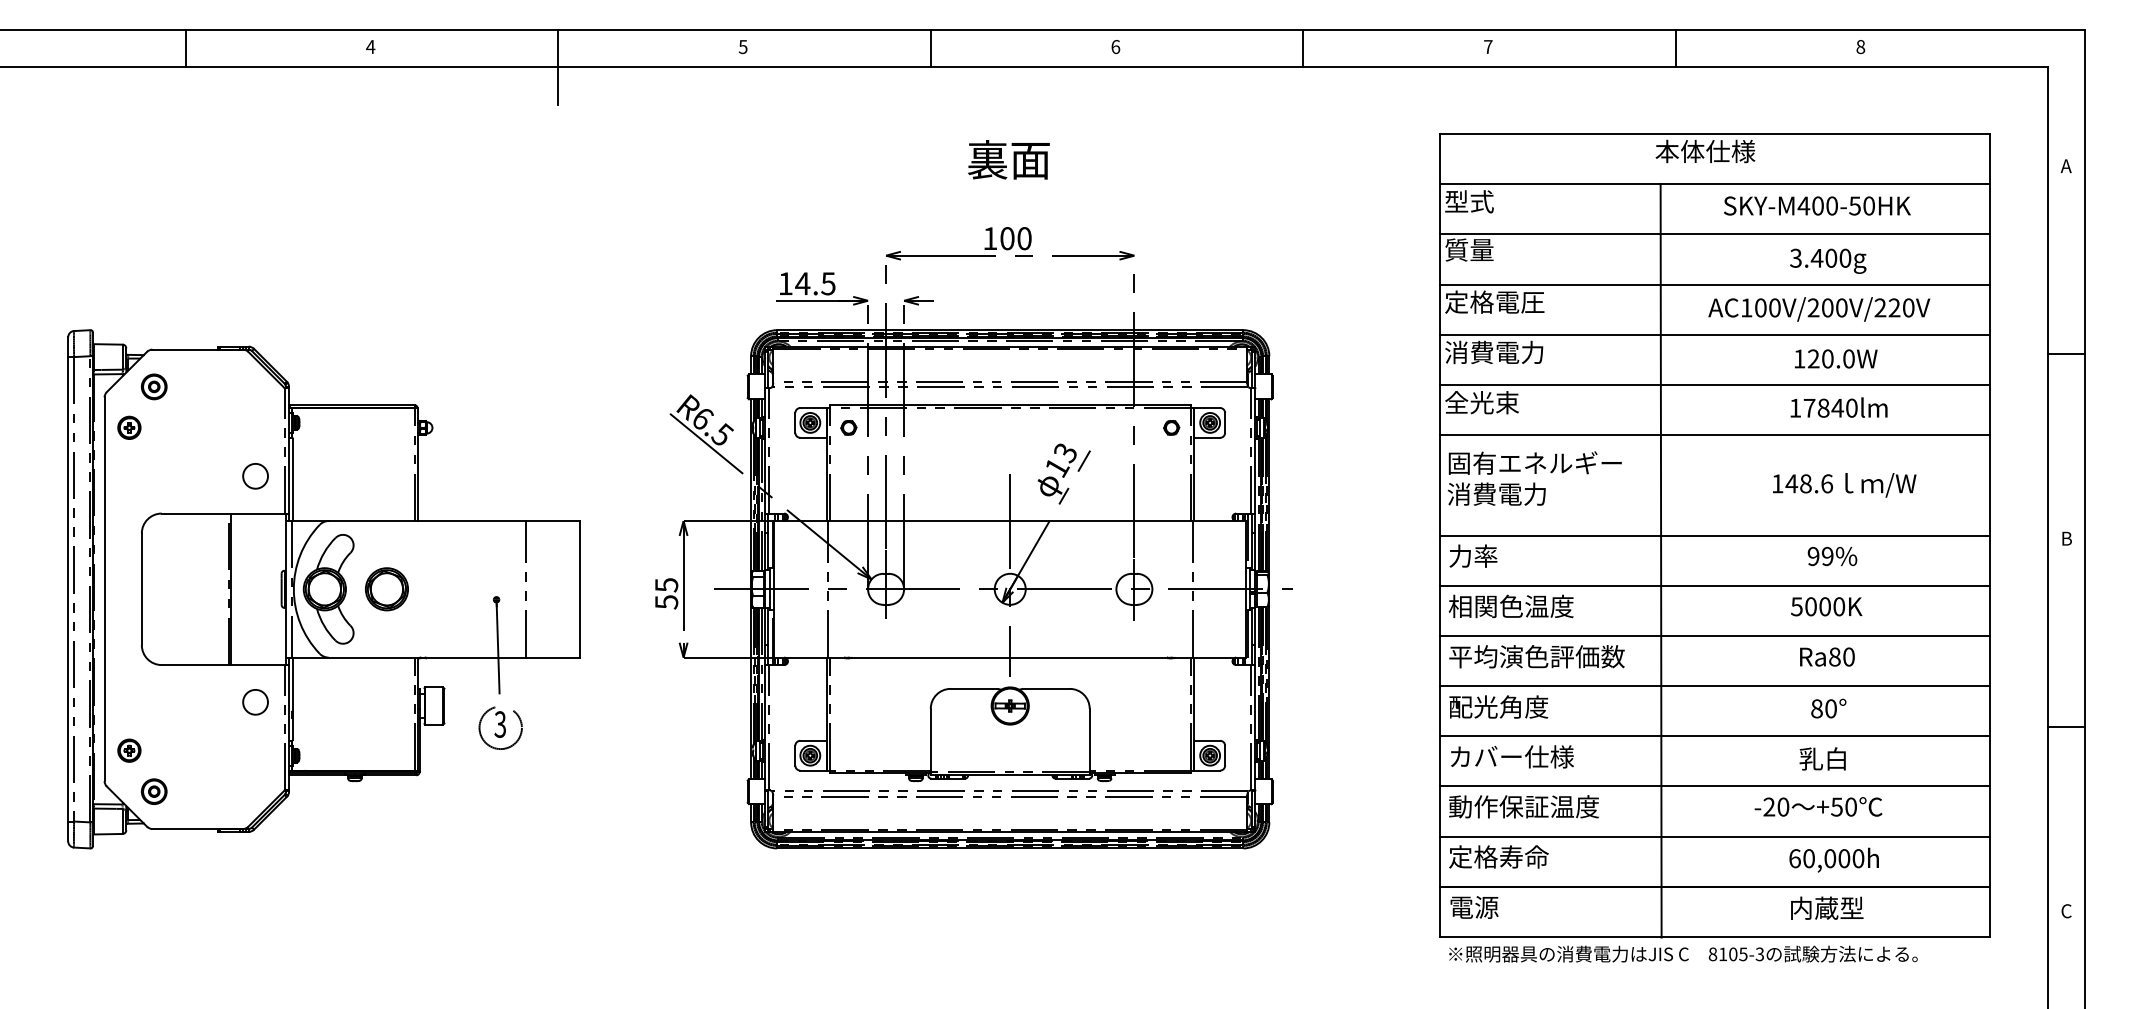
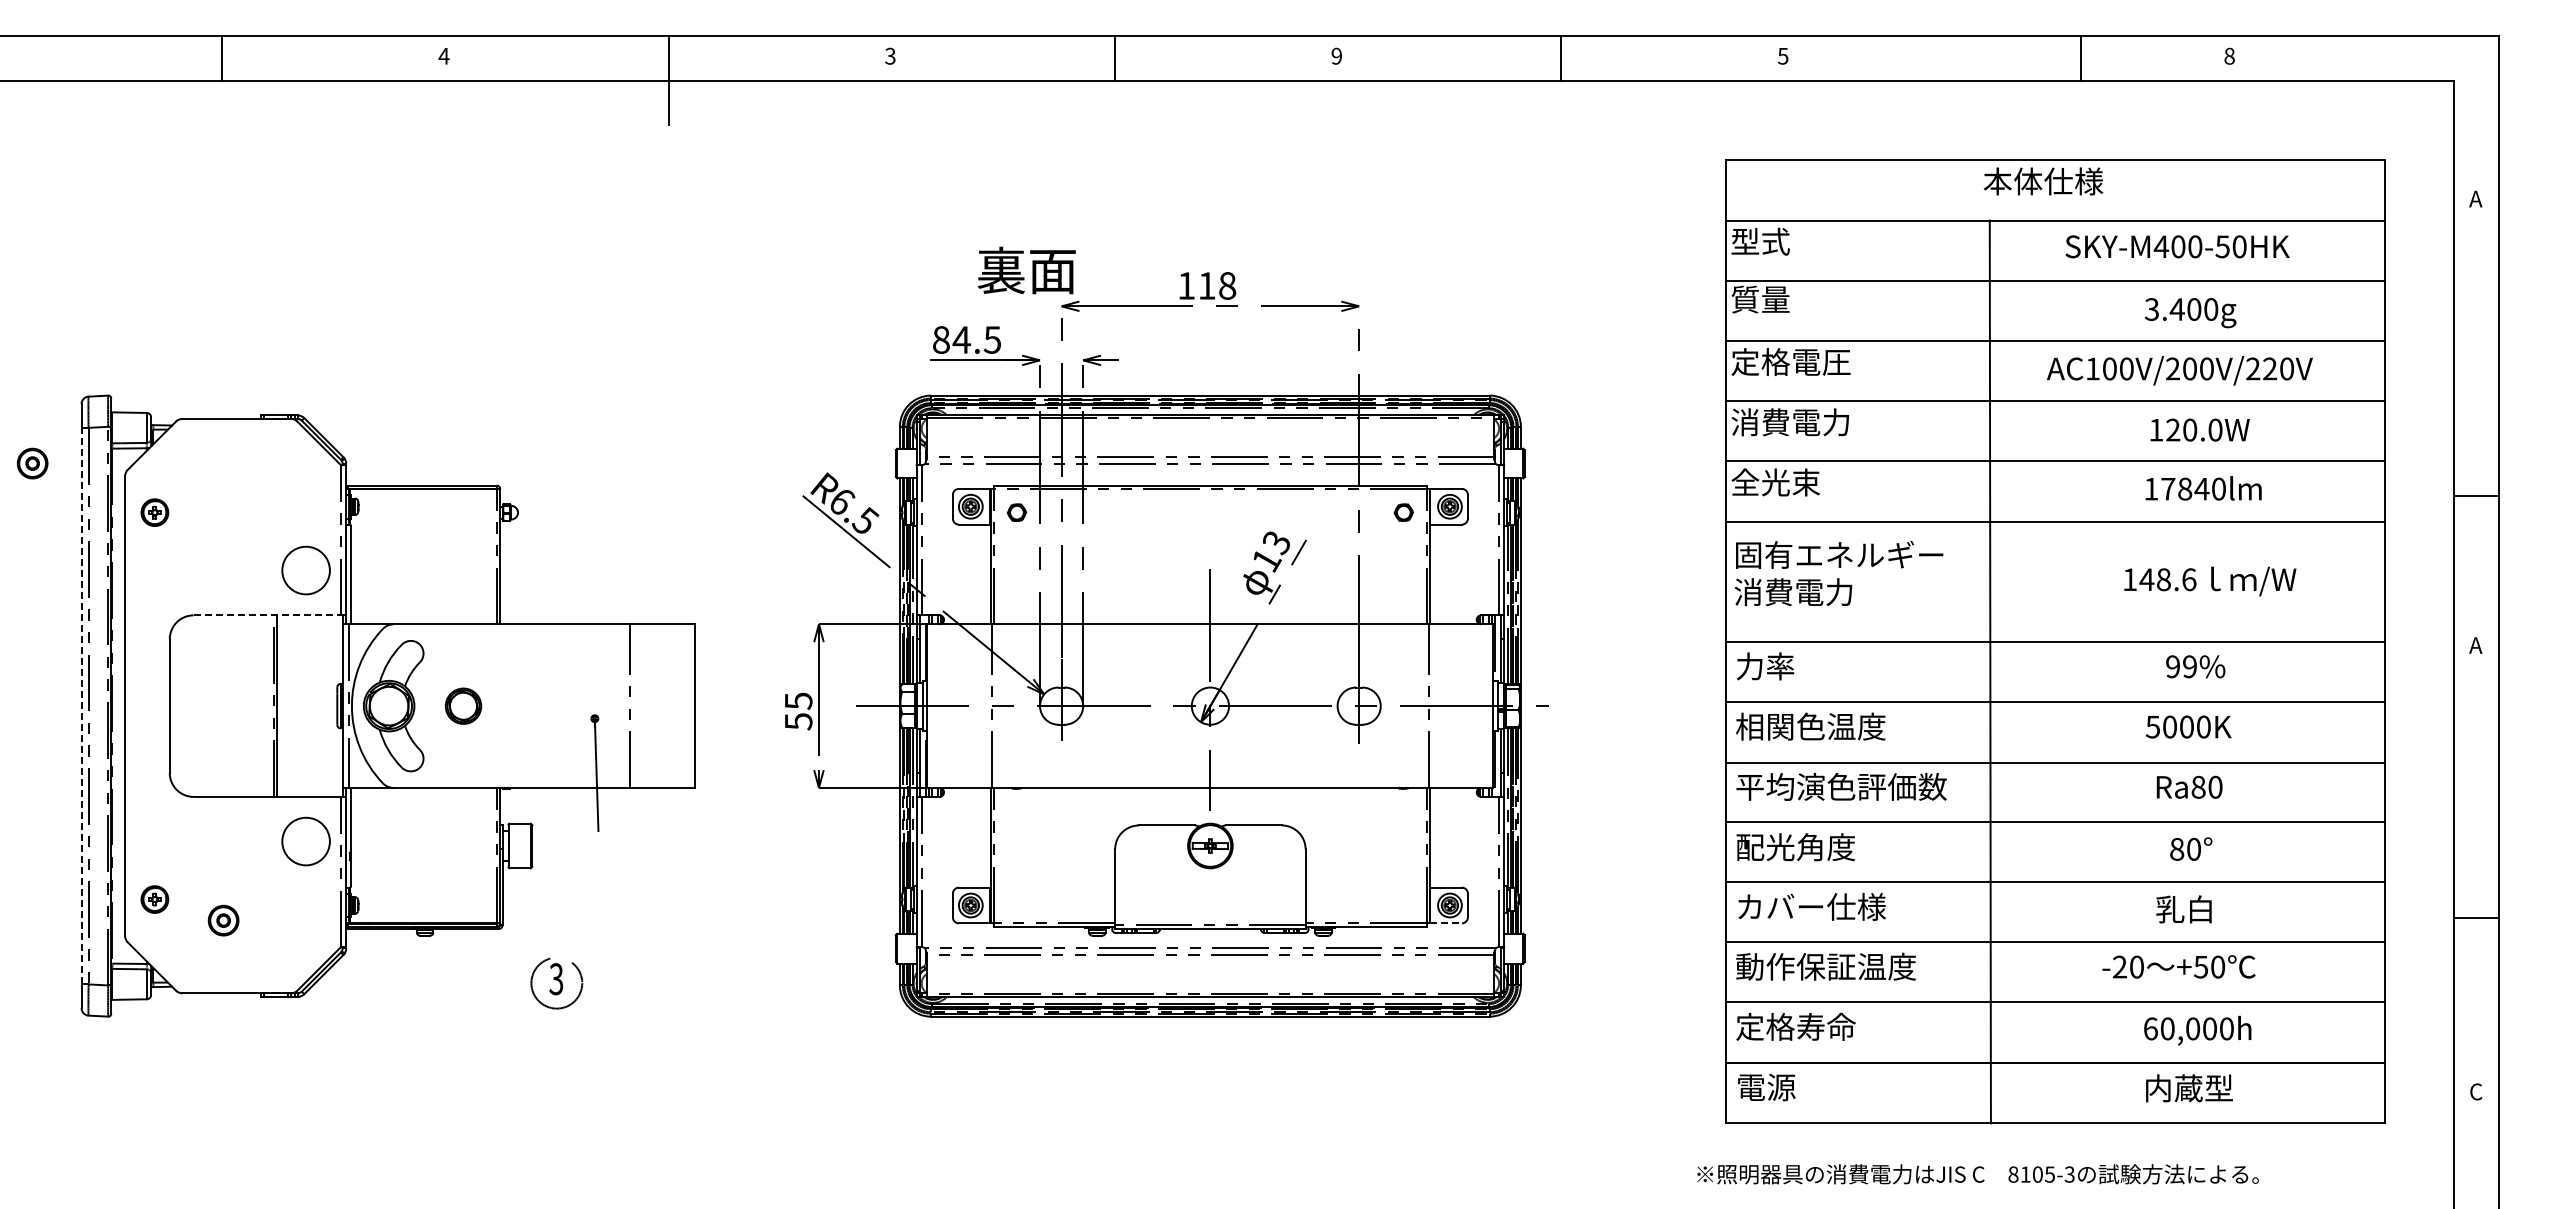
text: (743, 46) -> (890, 55), 5 -> 3
text: (1115, 46) -> (1336, 55), 6 -> 9
text: (1487, 47) -> (1782, 56), 7 -> 5
line: (1675, 48) -> (2080, 58), moved
text: (1008, 159) -> (1026, 270), moved
text: (1016, 238) -> (1217, 285), 100 -> 118
text: (785, 283) -> (941, 339), 14.5 -> 84.5
line: (2066, 354) -> (2476, 495), moved
part: (154, 386) -> (32, 463), moved
circle: (255, 476) -> (305, 570), size x1.6
line: (223, 513) -> (267, 615), solid -> dashed
text: (2065, 538) -> (2475, 645), B -> A
line: (68, 588) -> (81, 705), solid -> dashed
part: (386, 589) -> (463, 706), size x0.7
circle: (255, 702) -> (305, 841), size x1.6
line: (2066, 726) -> (2476, 917), moved
part: (500, 728) -> (556, 983), moved
line: (1207, 770) -> (1446, 923), solid -> dashed
part: (154, 791) -> (223, 920), moved
text: (1682, 954) -> (1977, 1174), moved

